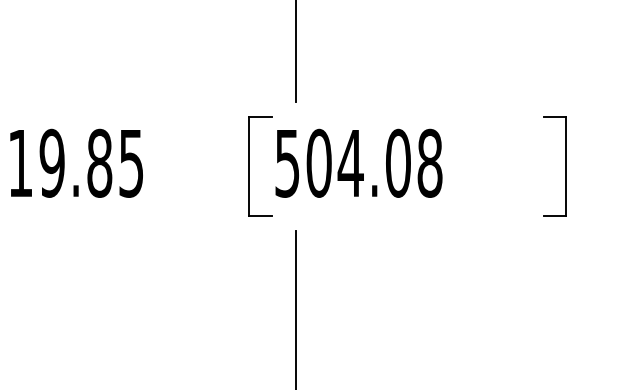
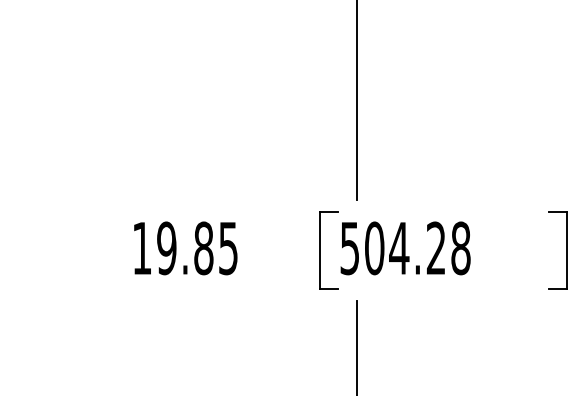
text: (398, 163) -> (436, 248), 504.08 -> 504.28

